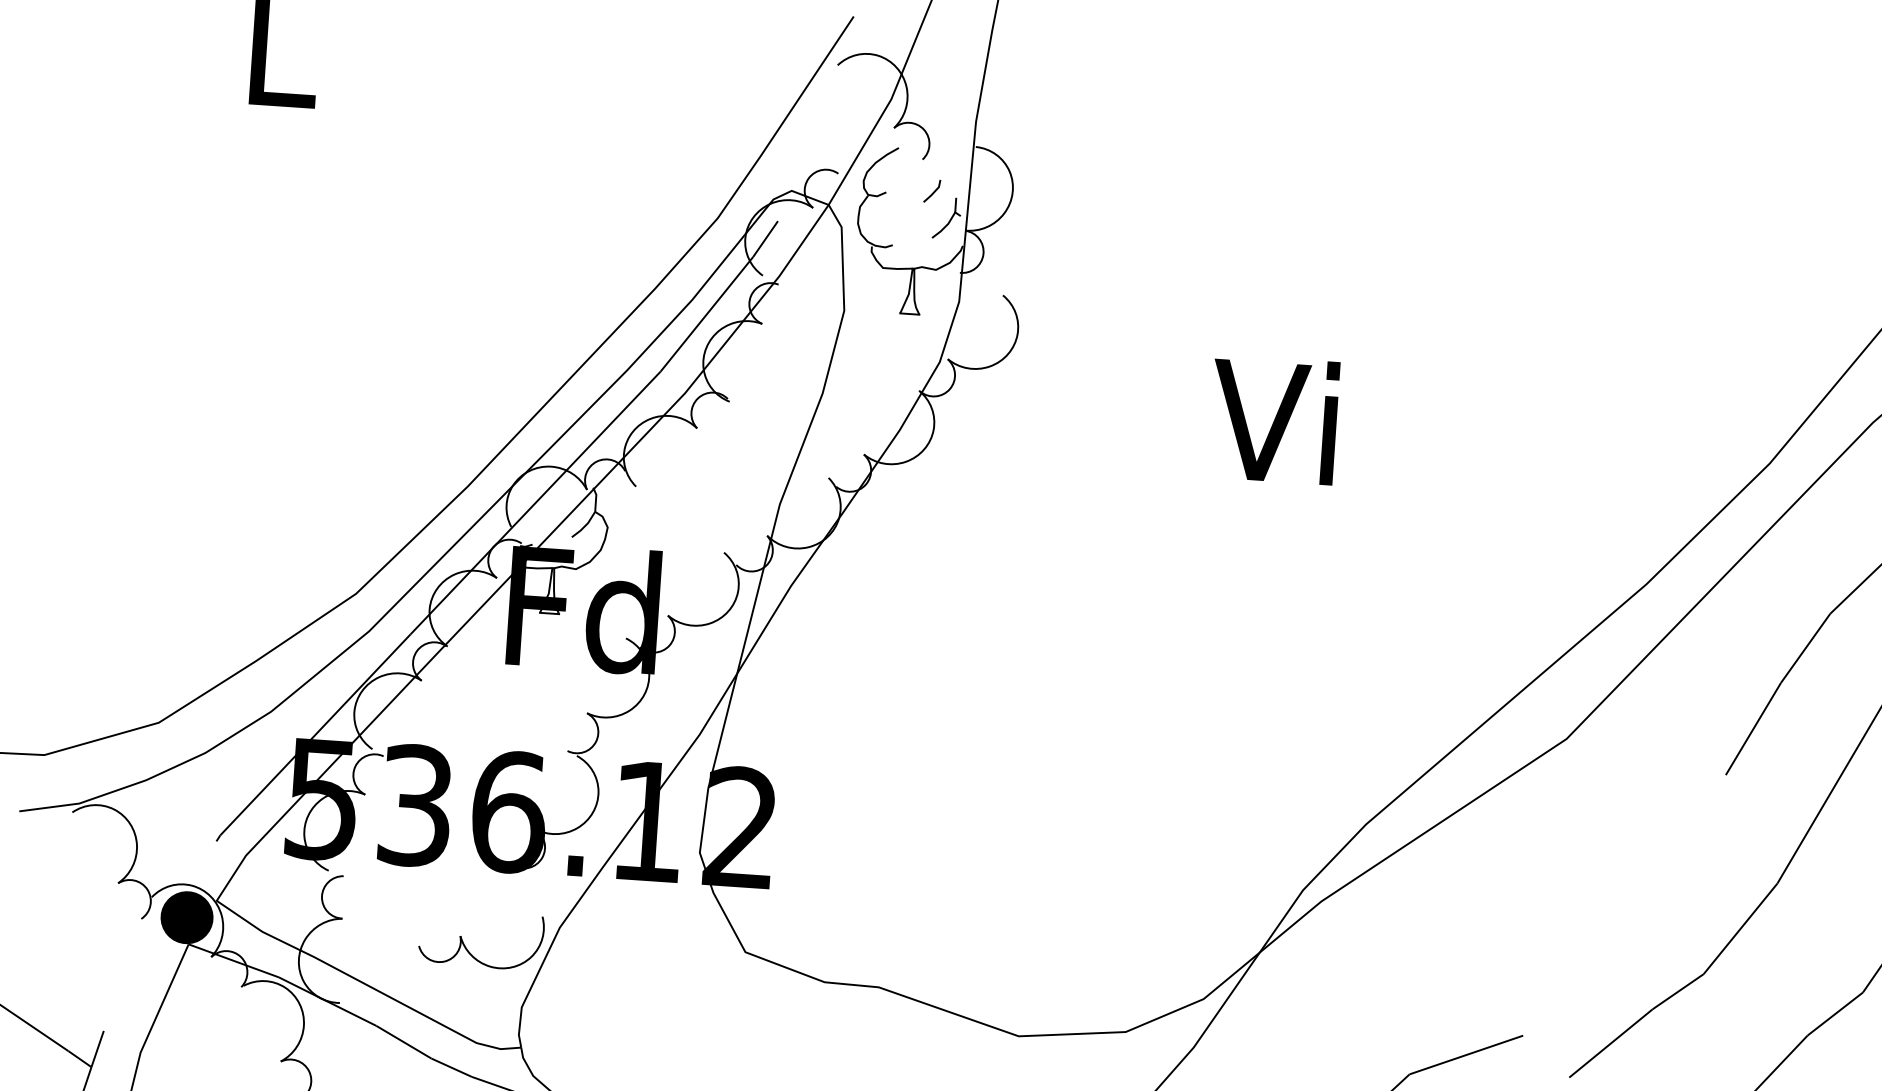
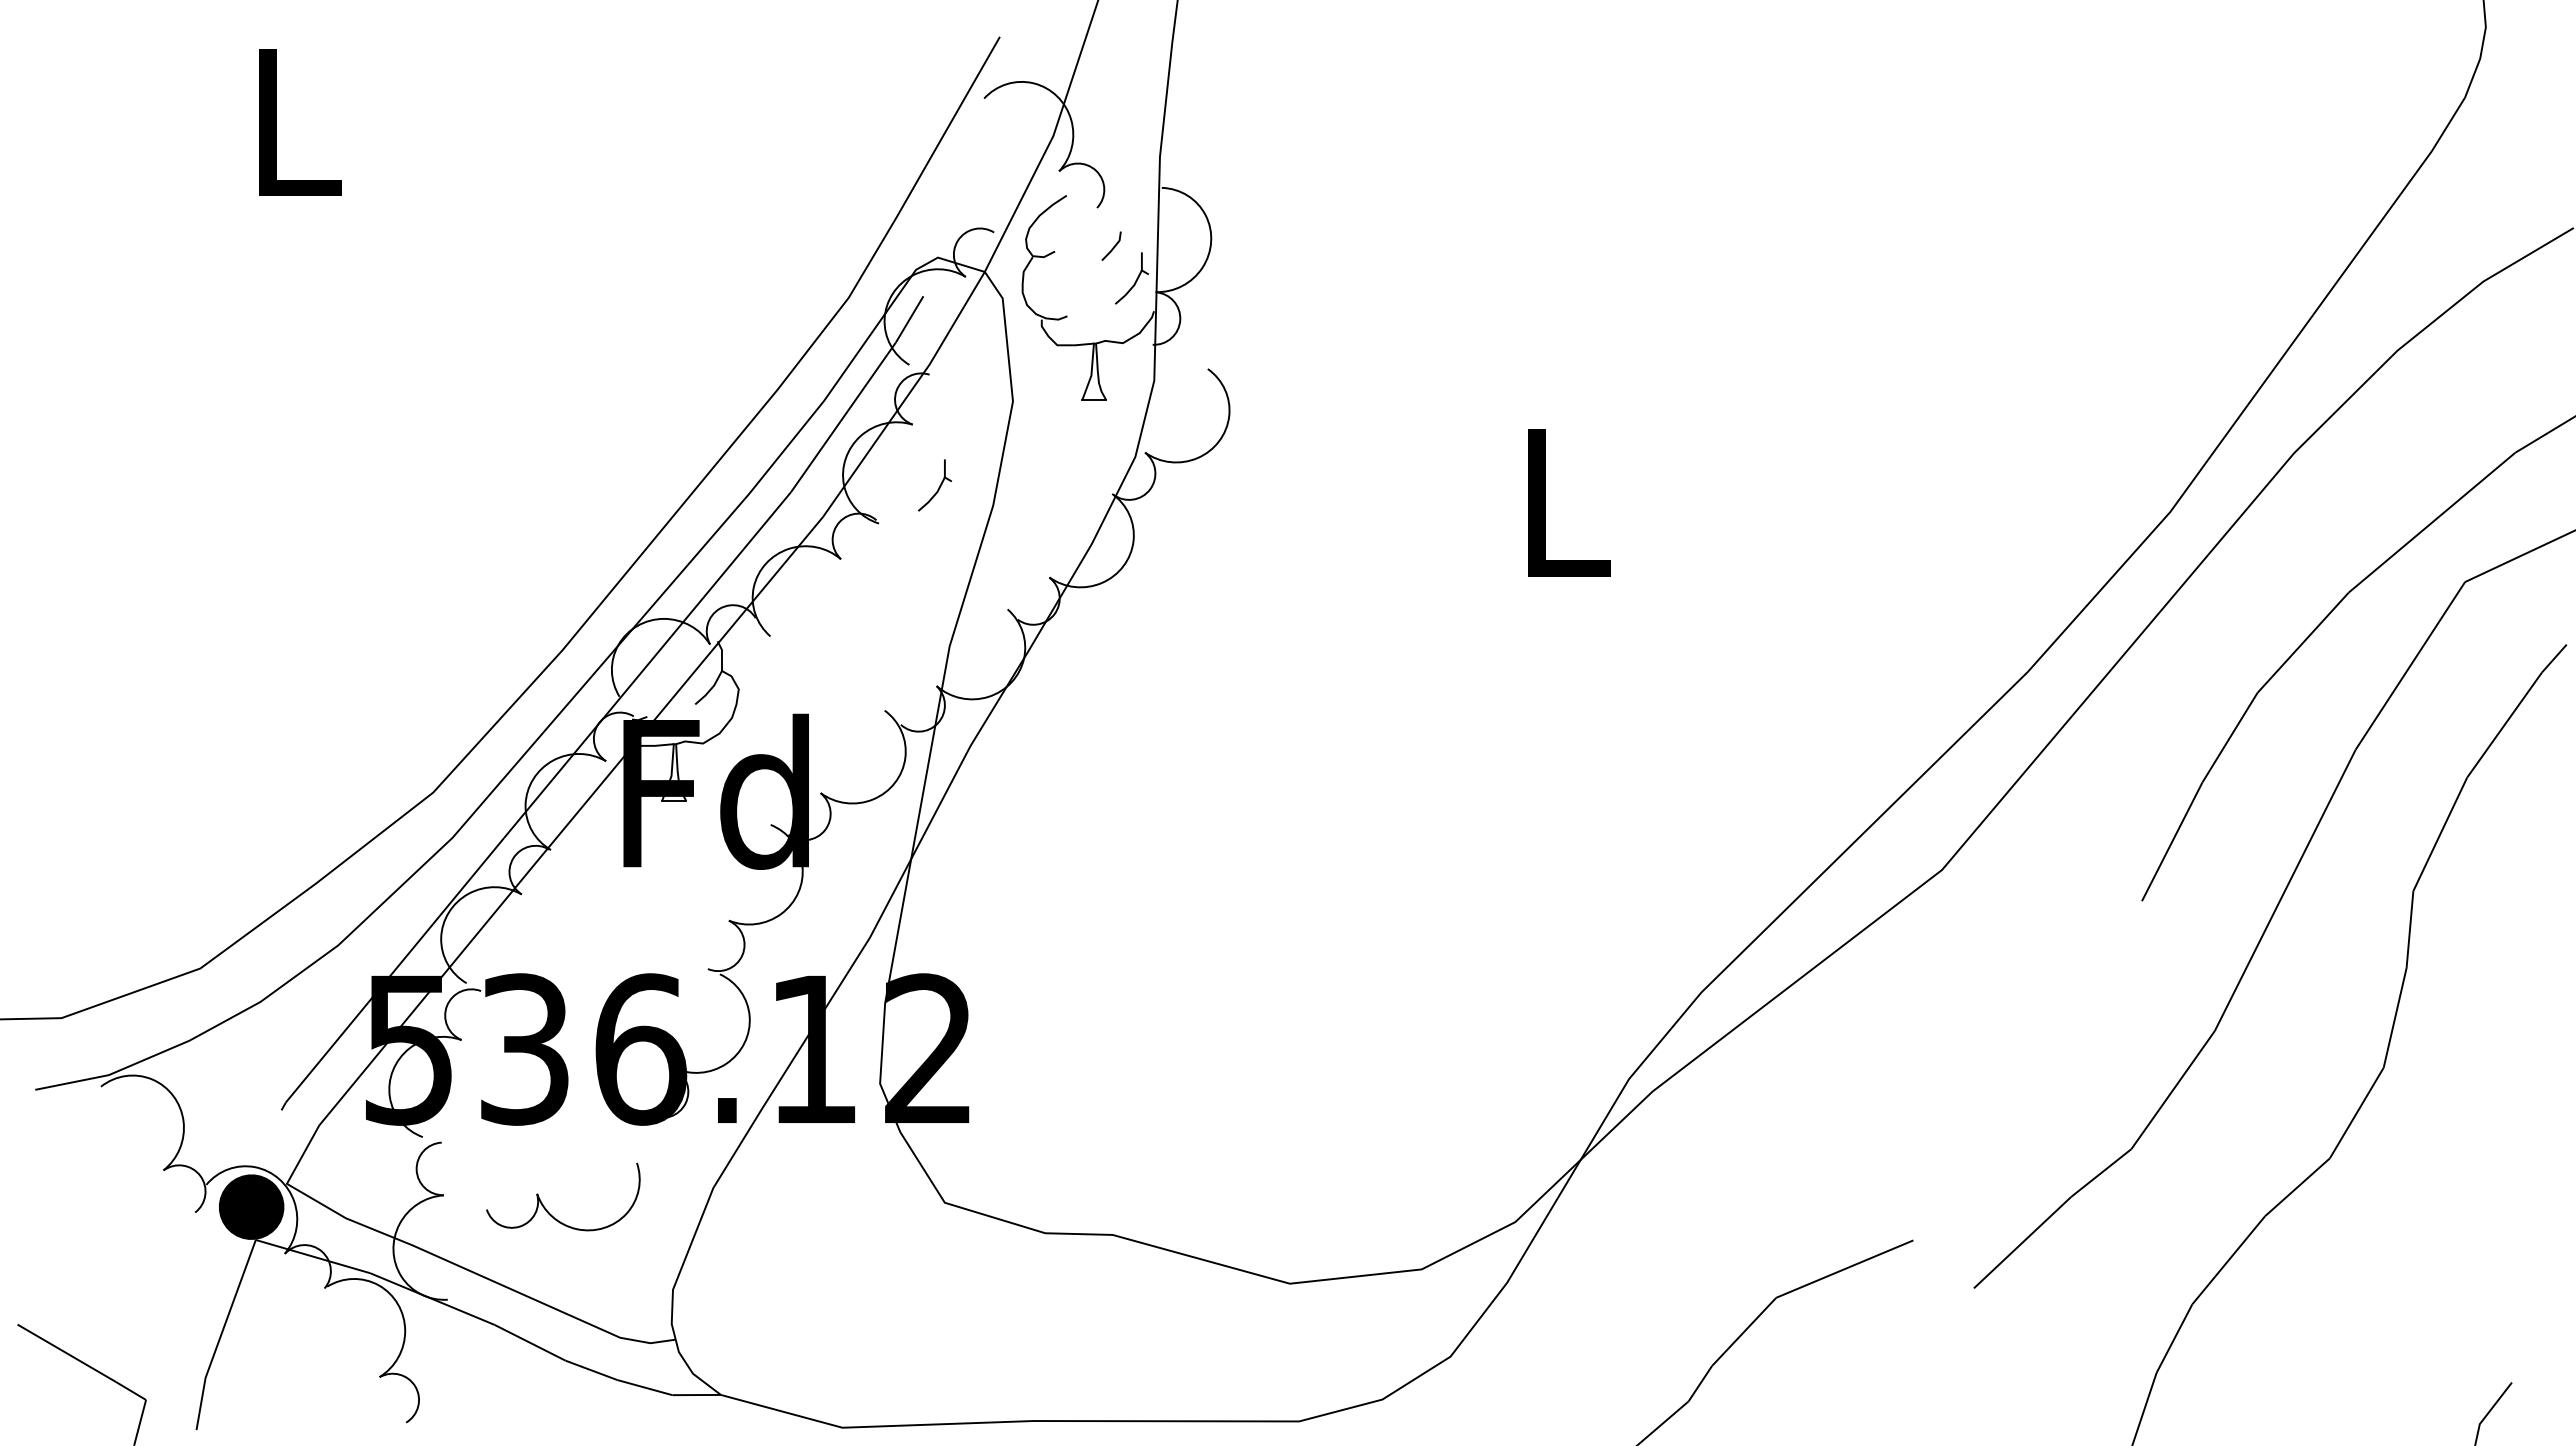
part: (776, 374) -> (934, 485), added
text: (1274, 419) -> (1553, 499), Vi -> L
part: (466, 947) -> (545, 1207), moved
line: (97, 1048) -> (152, 1376), removed

